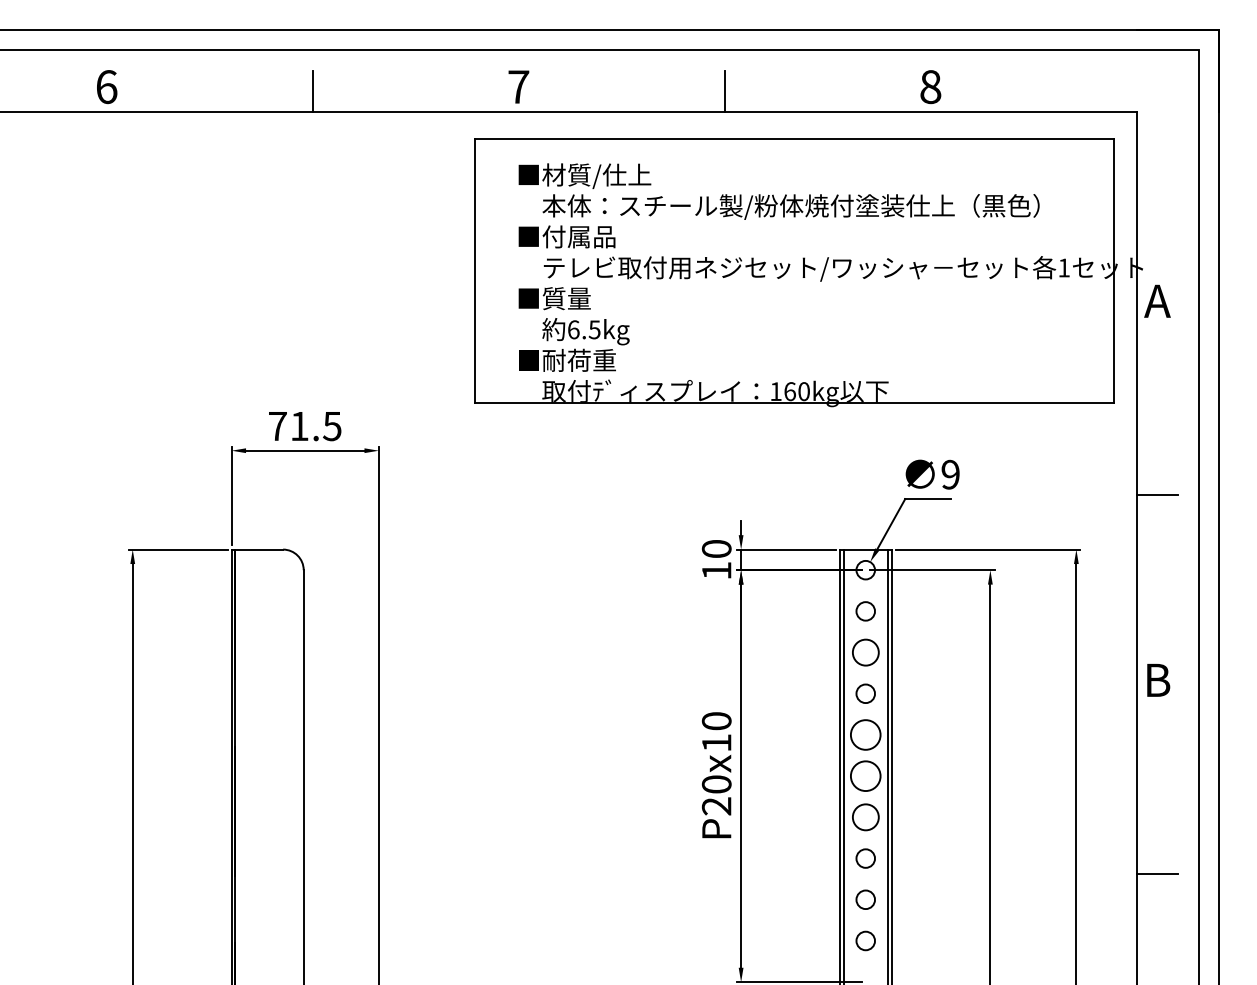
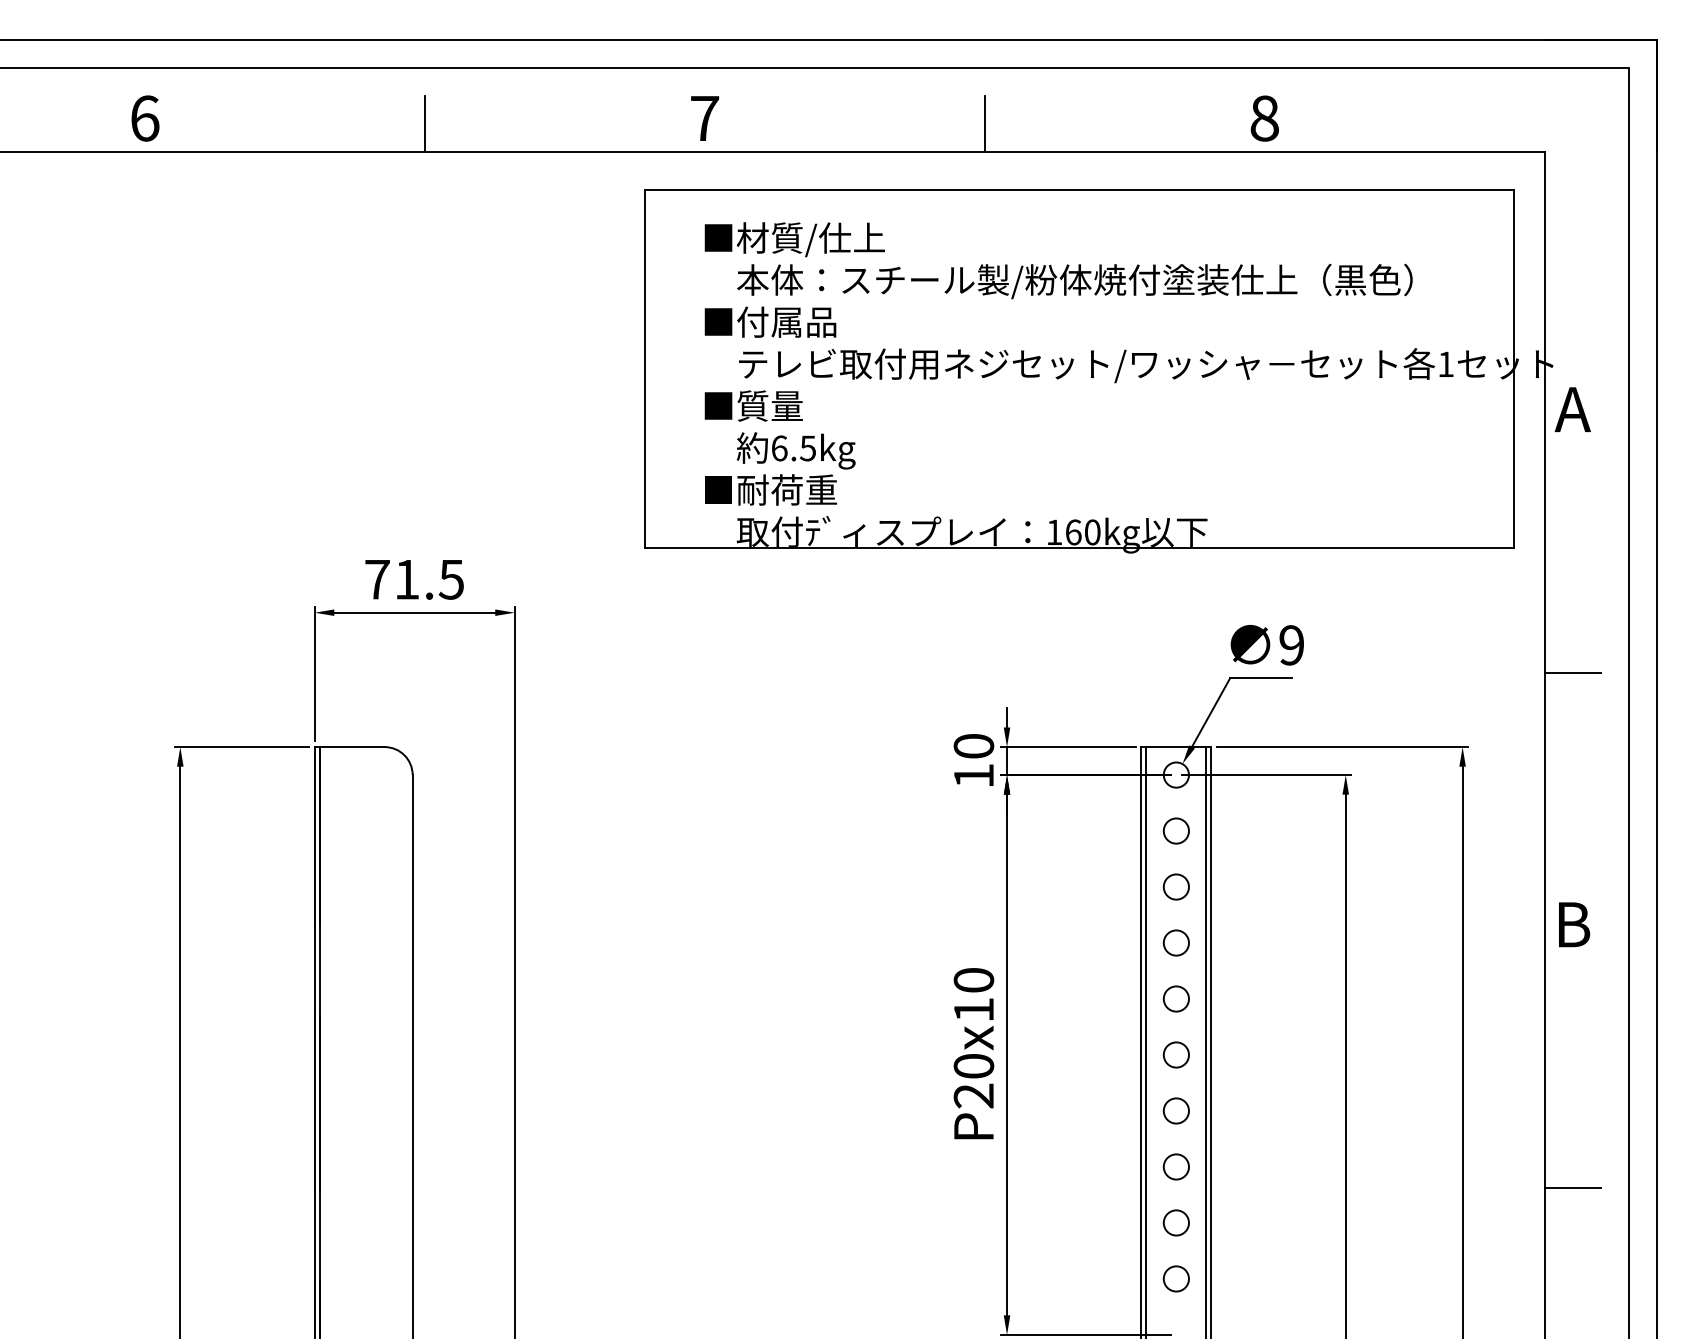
circle: (865, 652) -> (1176, 886), size x0.71
circle: (865, 734) -> (1176, 998), size x0.62
circle: (865, 775) -> (1176, 1054), size x0.62
circle: (865, 817) -> (1176, 1111), size x0.71

